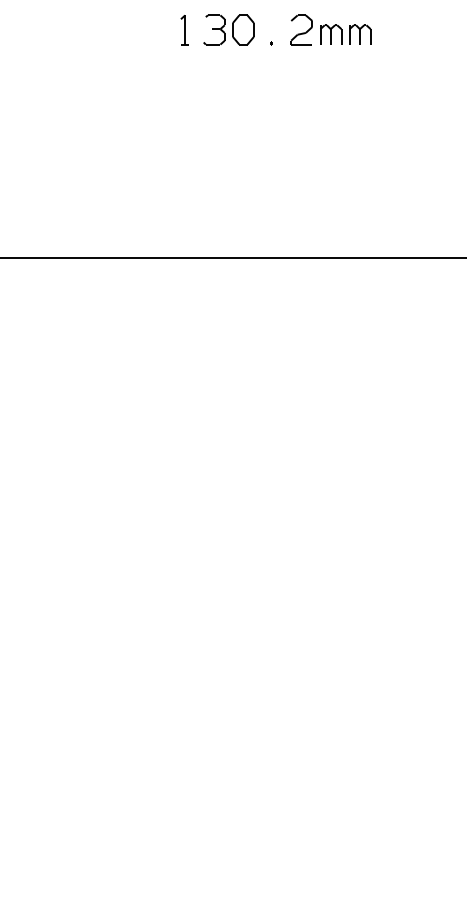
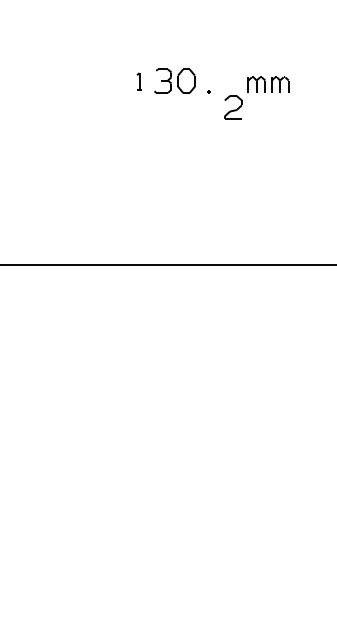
part: (301, 29) -> (233, 107), moved
part: (184, 30) -> (139, 81), size x0.7

